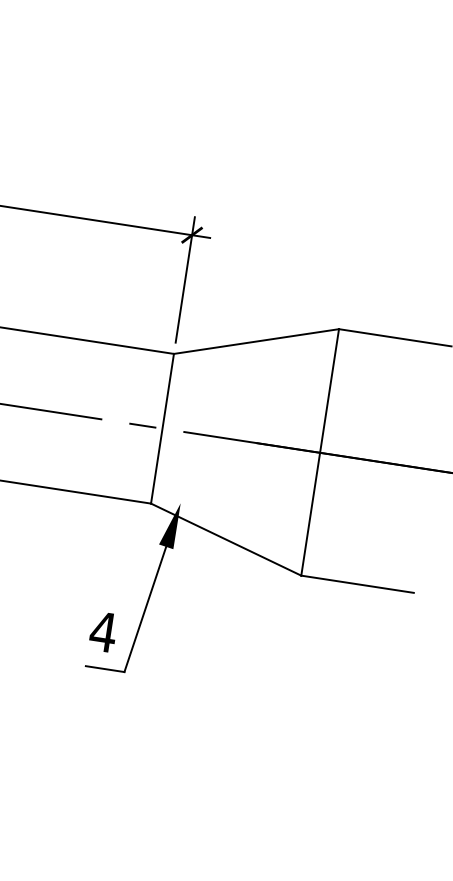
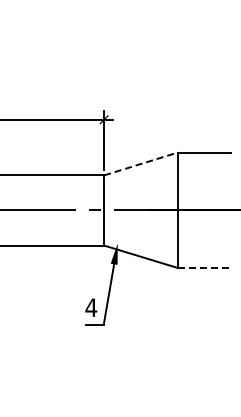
line: (257, 340) -> (141, 163), solid -> dashed
line: (357, 585) -> (204, 268), solid -> dashed

